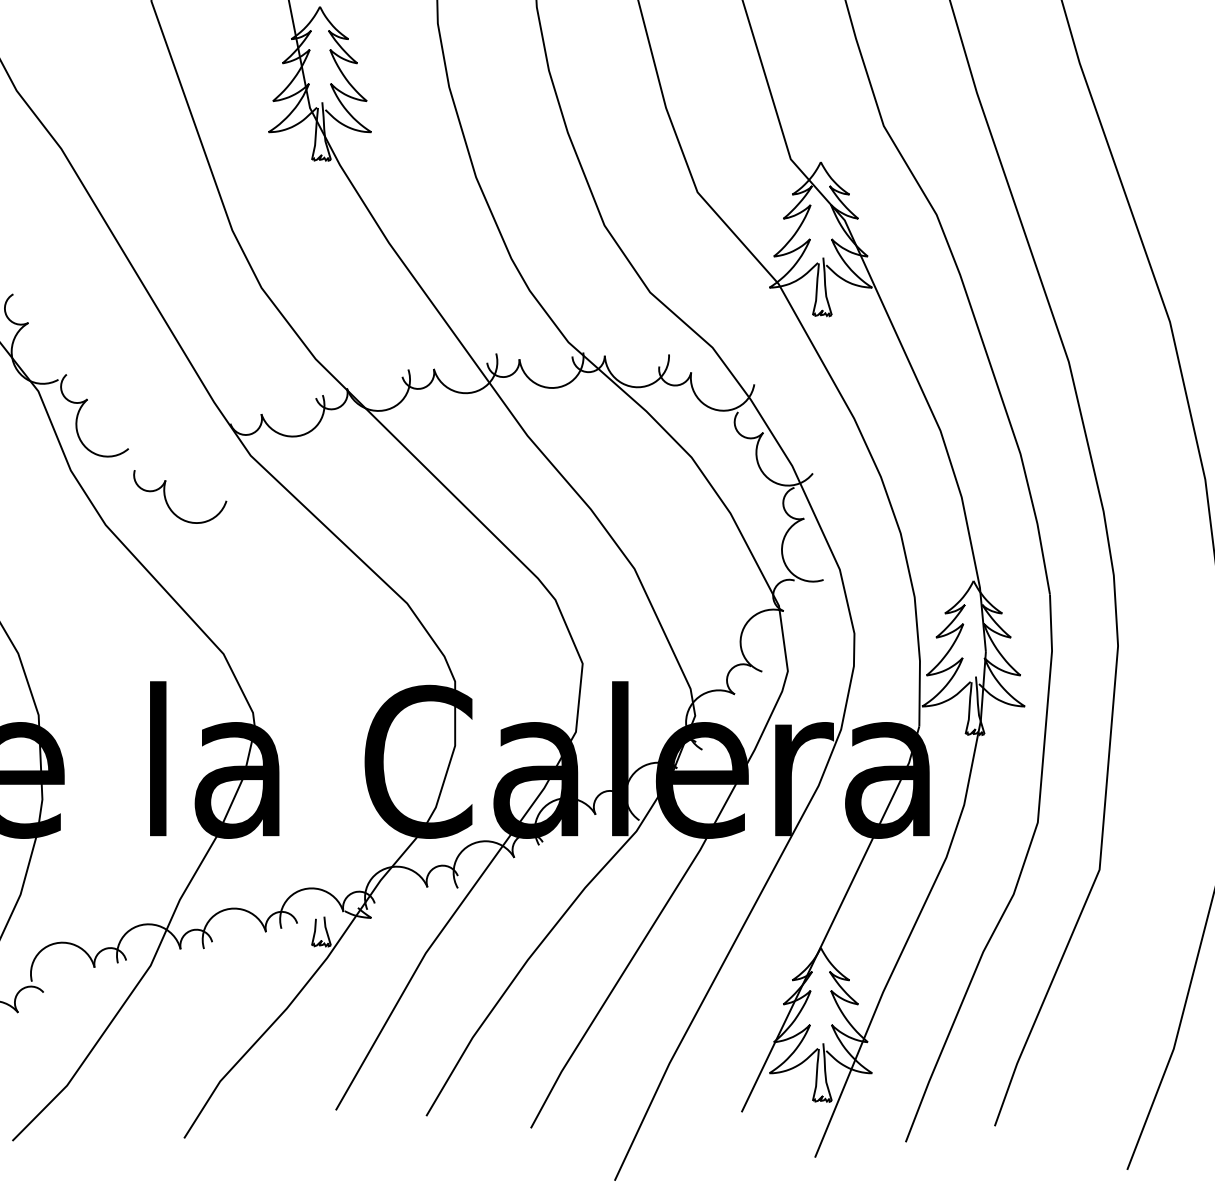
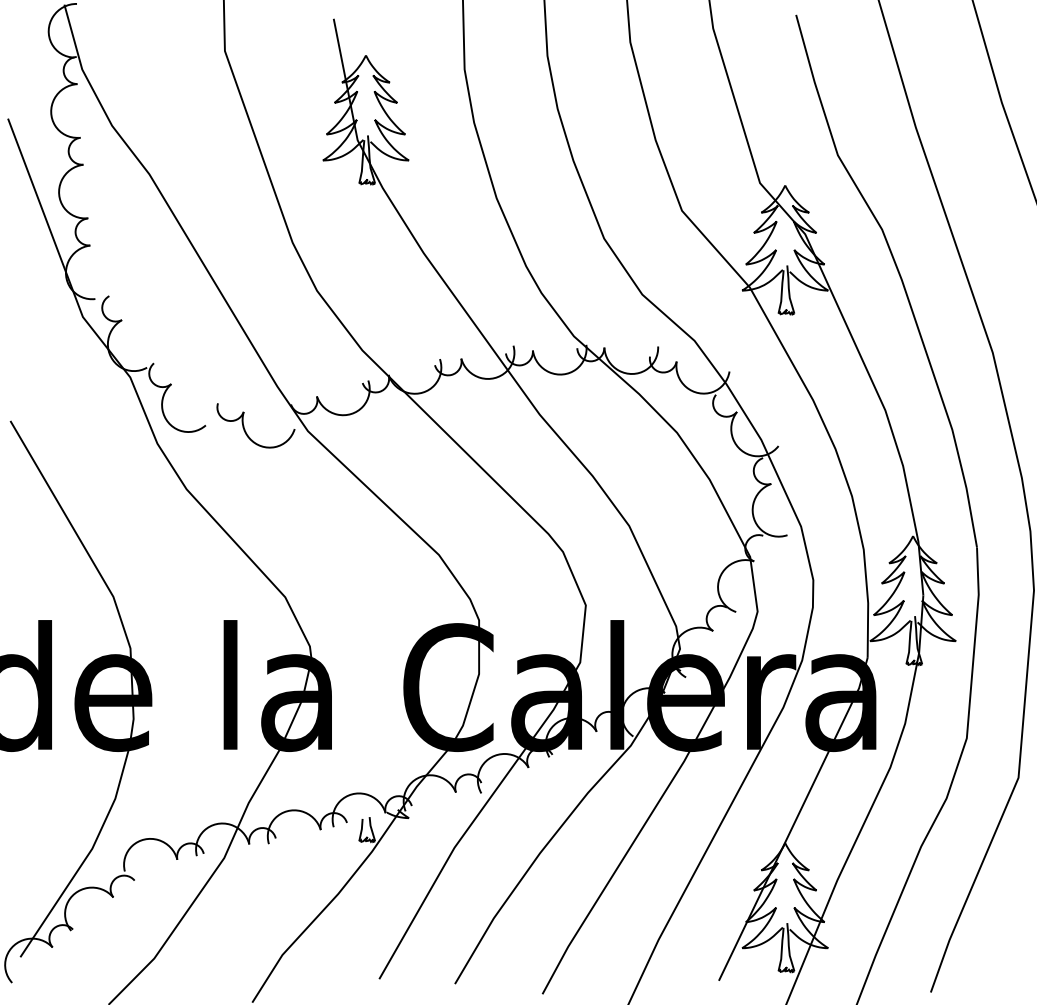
part: (167, 501) -> (245, 429), moved

